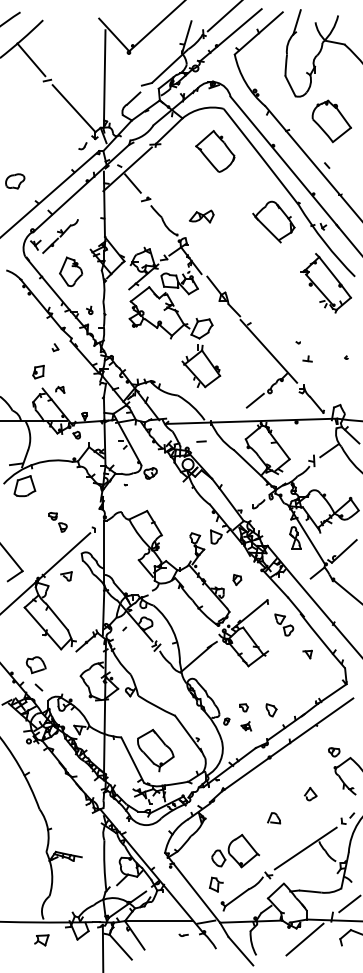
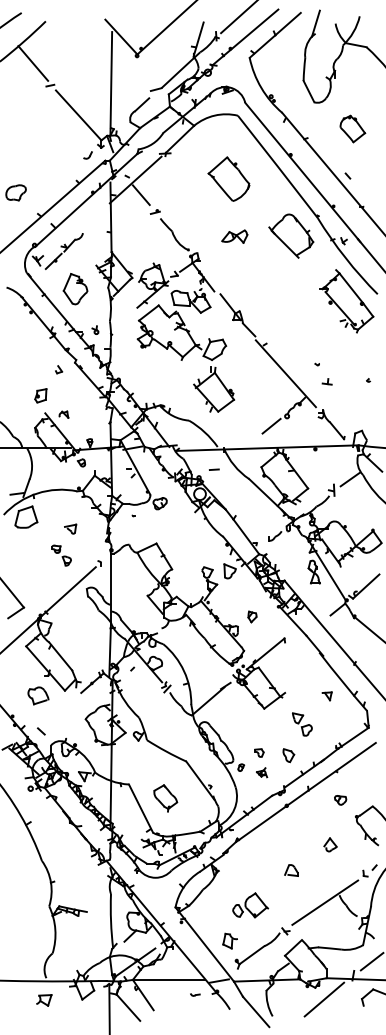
part: (331, 121) -> (352, 129), size x0.6
part: (215, 151) -> (229, 179), moved
part: (201, 216) -> (234, 236), moved
part: (66, 576) -> (70, 529), moved
part: (284, 624) -> (302, 723), moved
part: (35, 665) -> (37, 696), moved
part: (155, 750) -> (165, 798), size x0.6
part: (334, 752) -> (340, 800), moved
part: (235, 850) -> (250, 904), size x0.7

